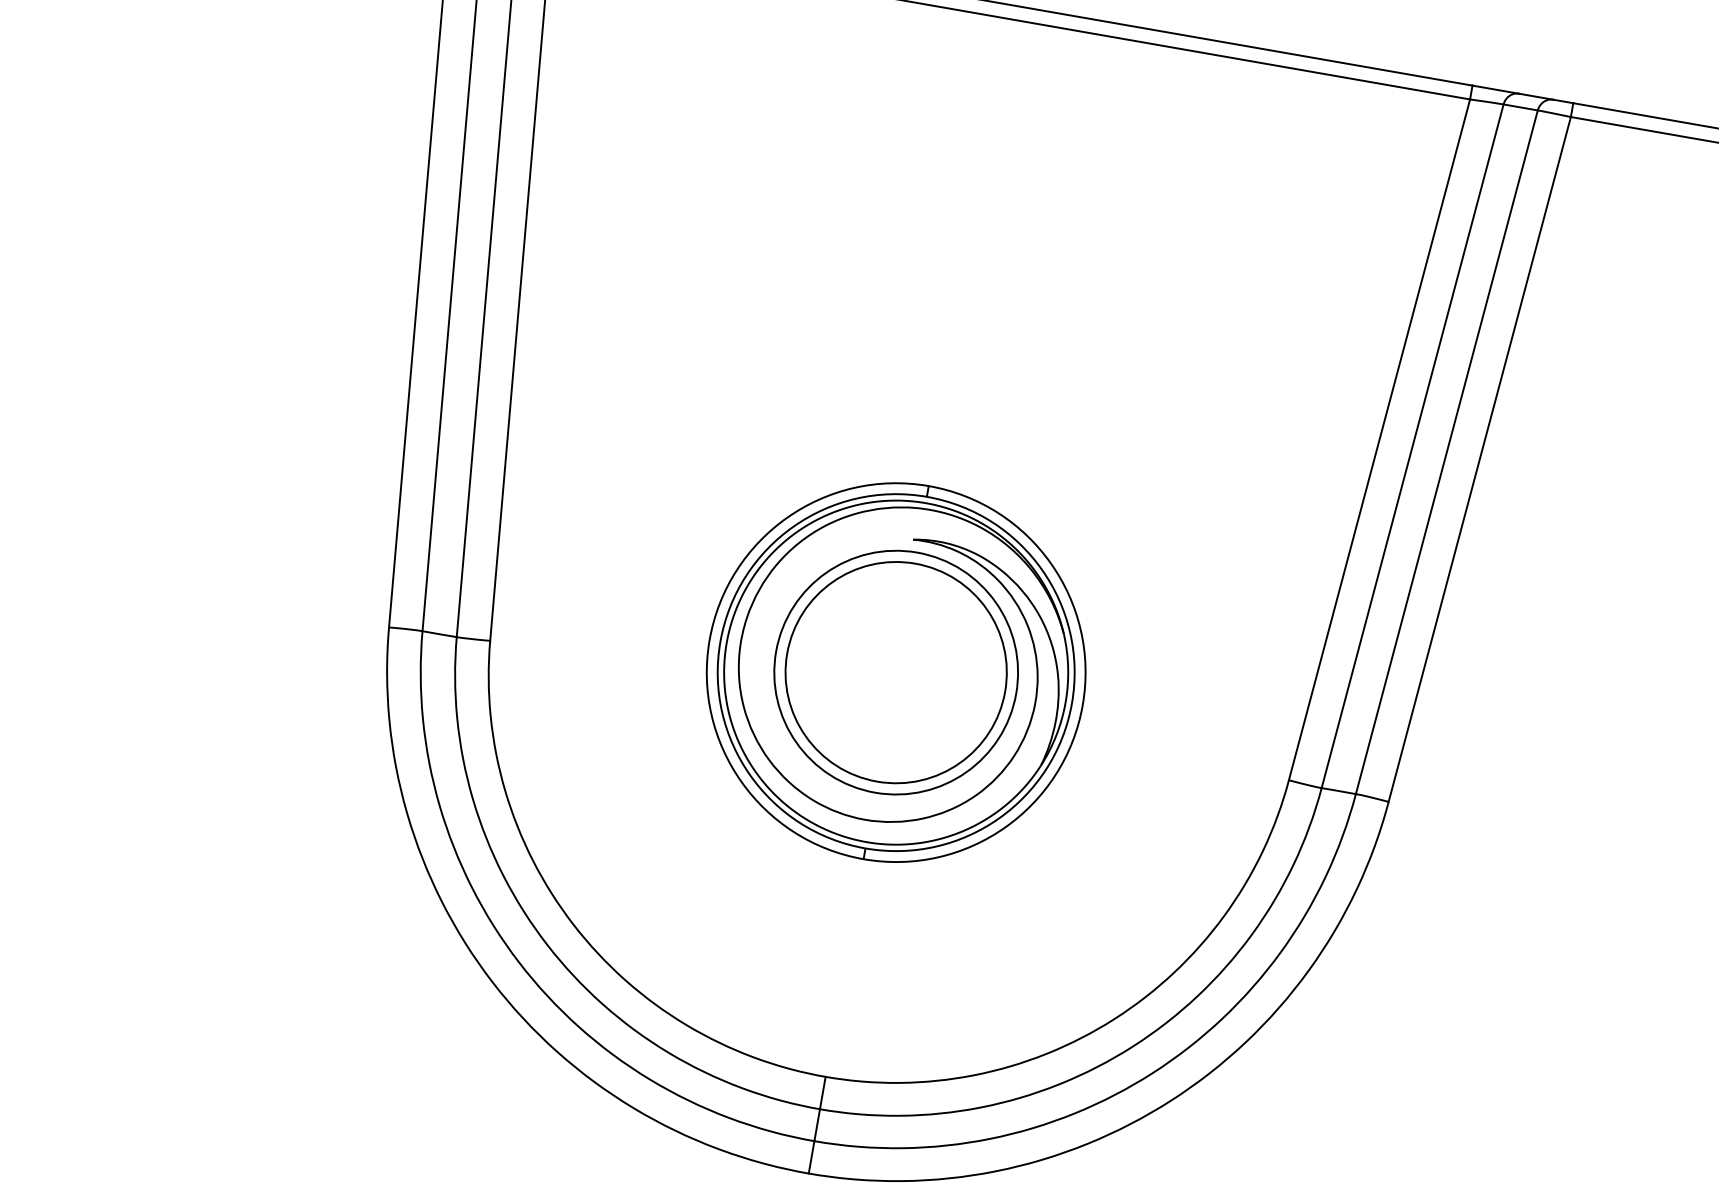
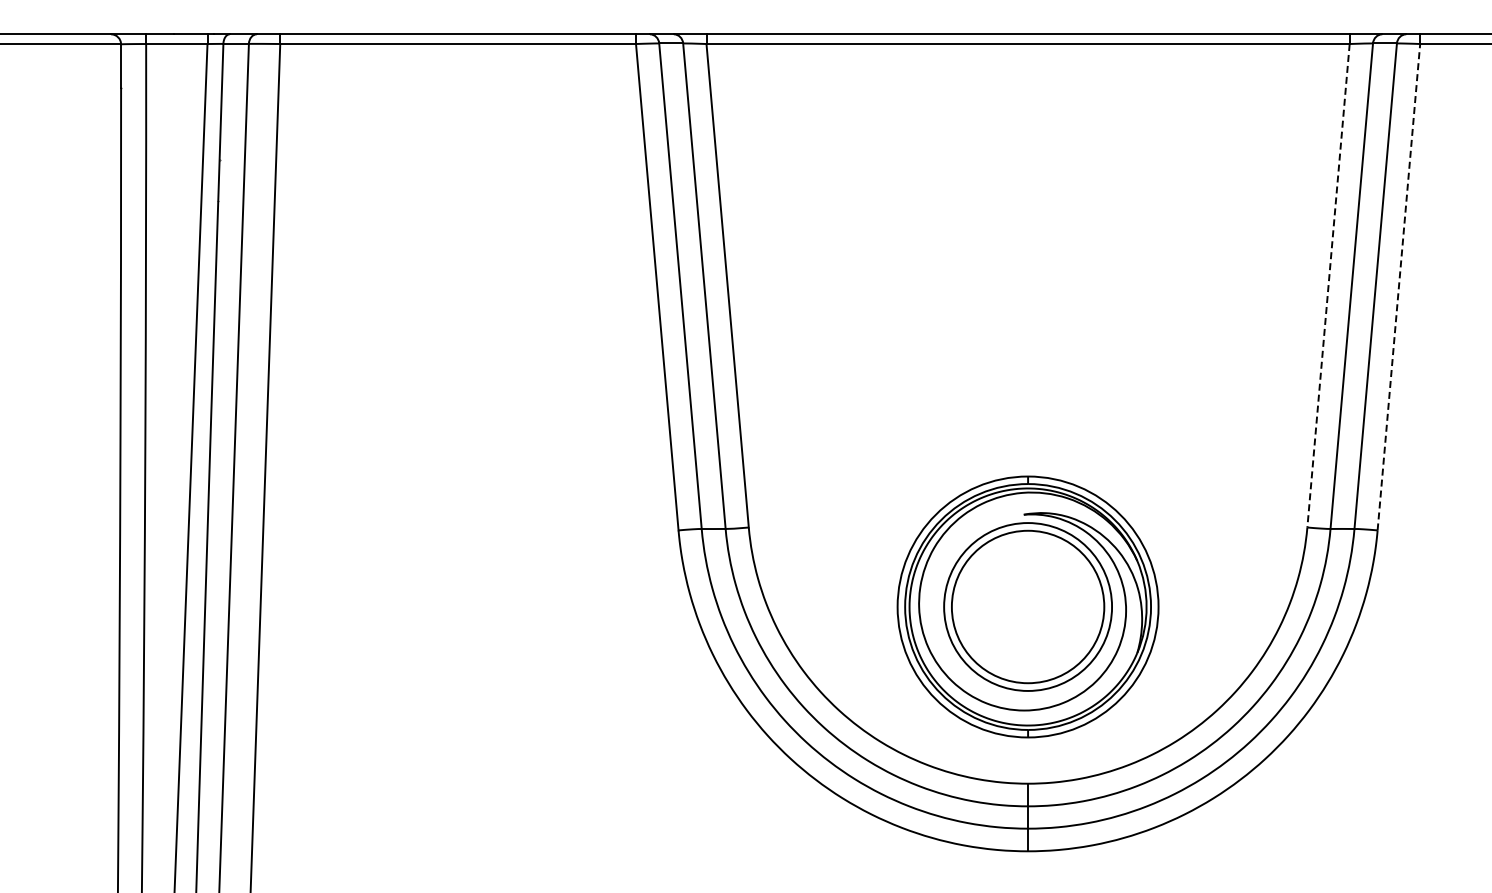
line: (1379, 439) -> (1328, 285), solid -> dashed
line: (1479, 458) -> (1398, 286), solid -> dashed
part: (895, 671) -> (1027, 606), moved

